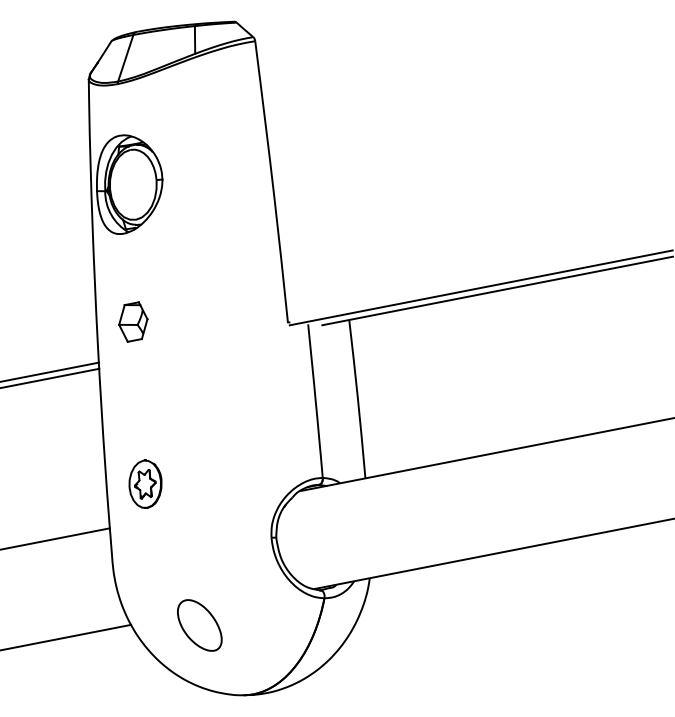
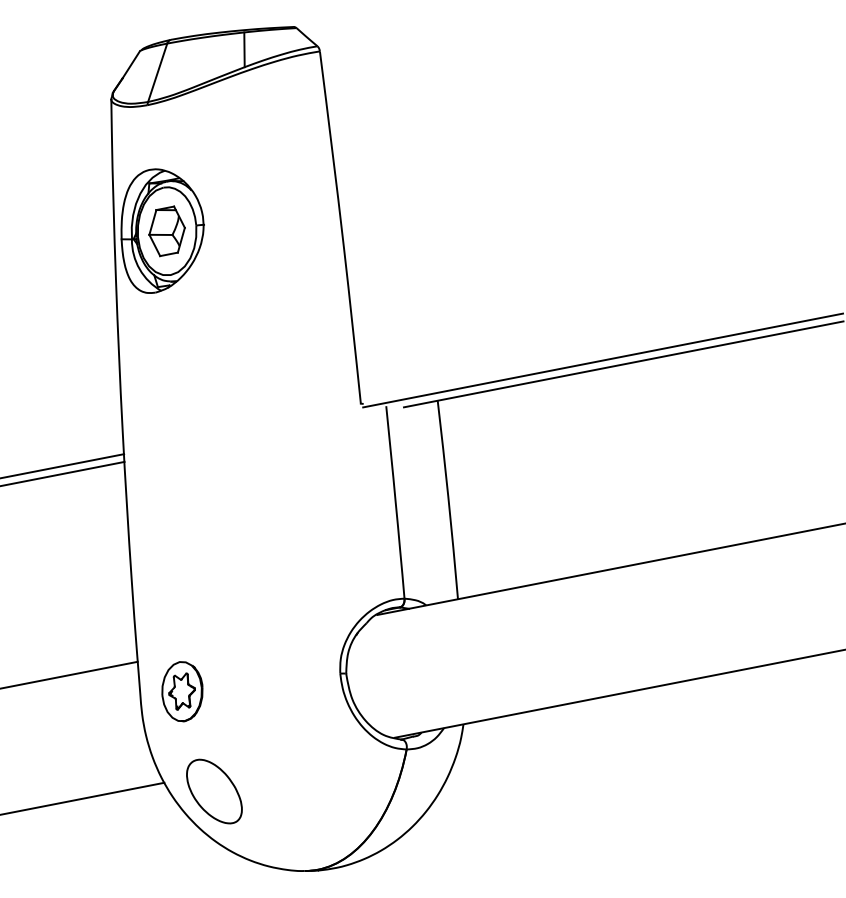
part: (132, 322) -> (166, 231), moved
part: (145, 484) -> (182, 691), moved
part: (199, 625) -> (214, 791), moved

